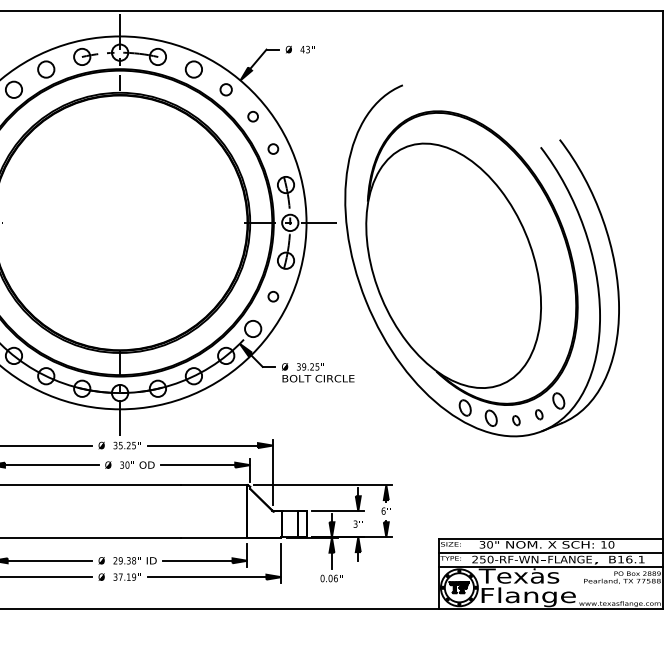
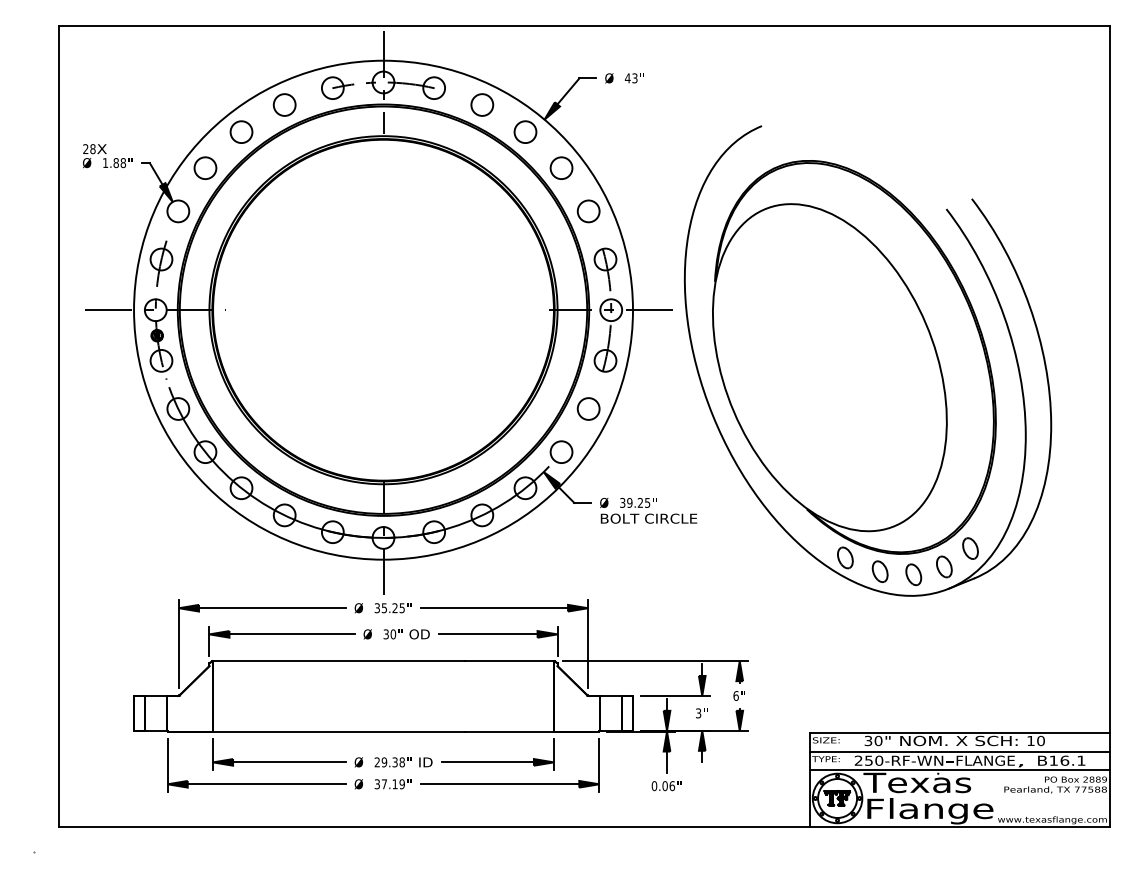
circle: (226, 89) -> (525, 131), size x1.43
circle: (253, 116) -> (561, 167), size x1.67
circle: (273, 149) -> (588, 211), size x1.67
circle: (273, 296) -> (588, 408), size x1.67
part: (539, 414) -> (944, 566), size x1.67
part: (516, 420) -> (913, 574), size x1.67

